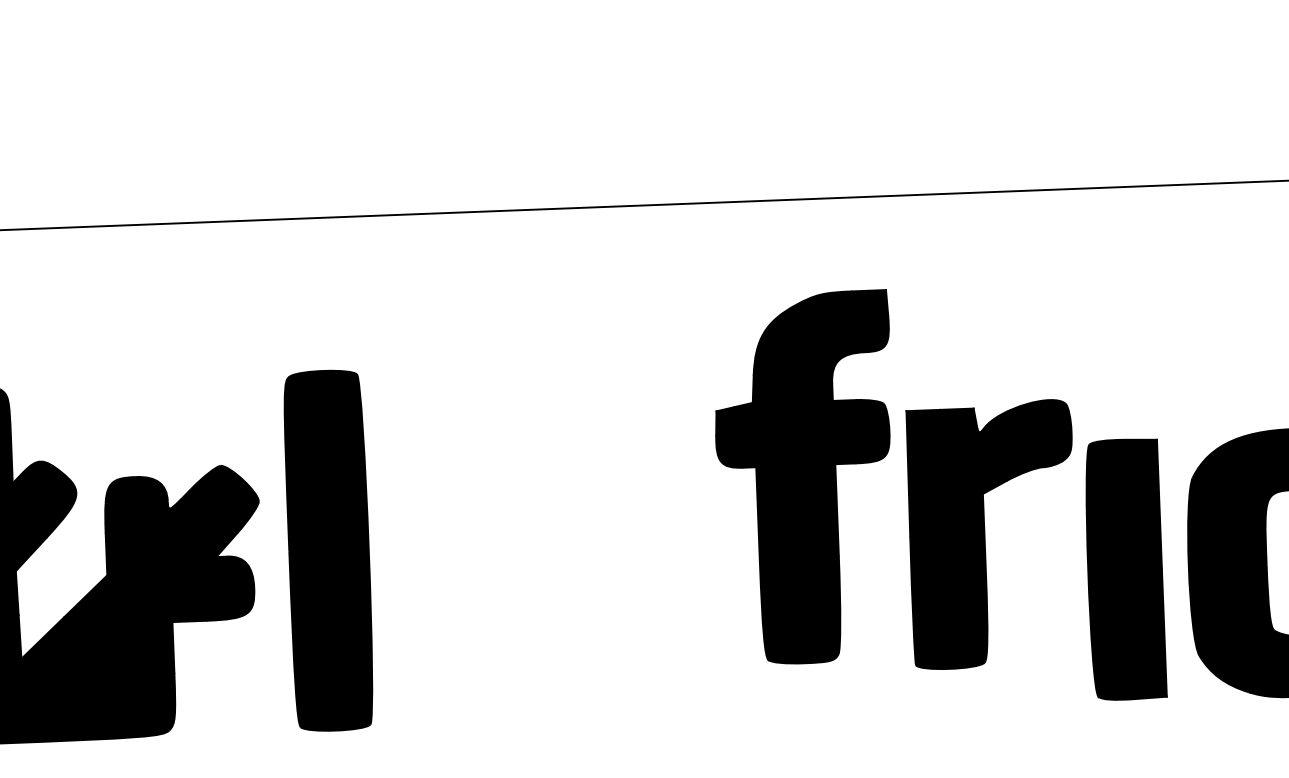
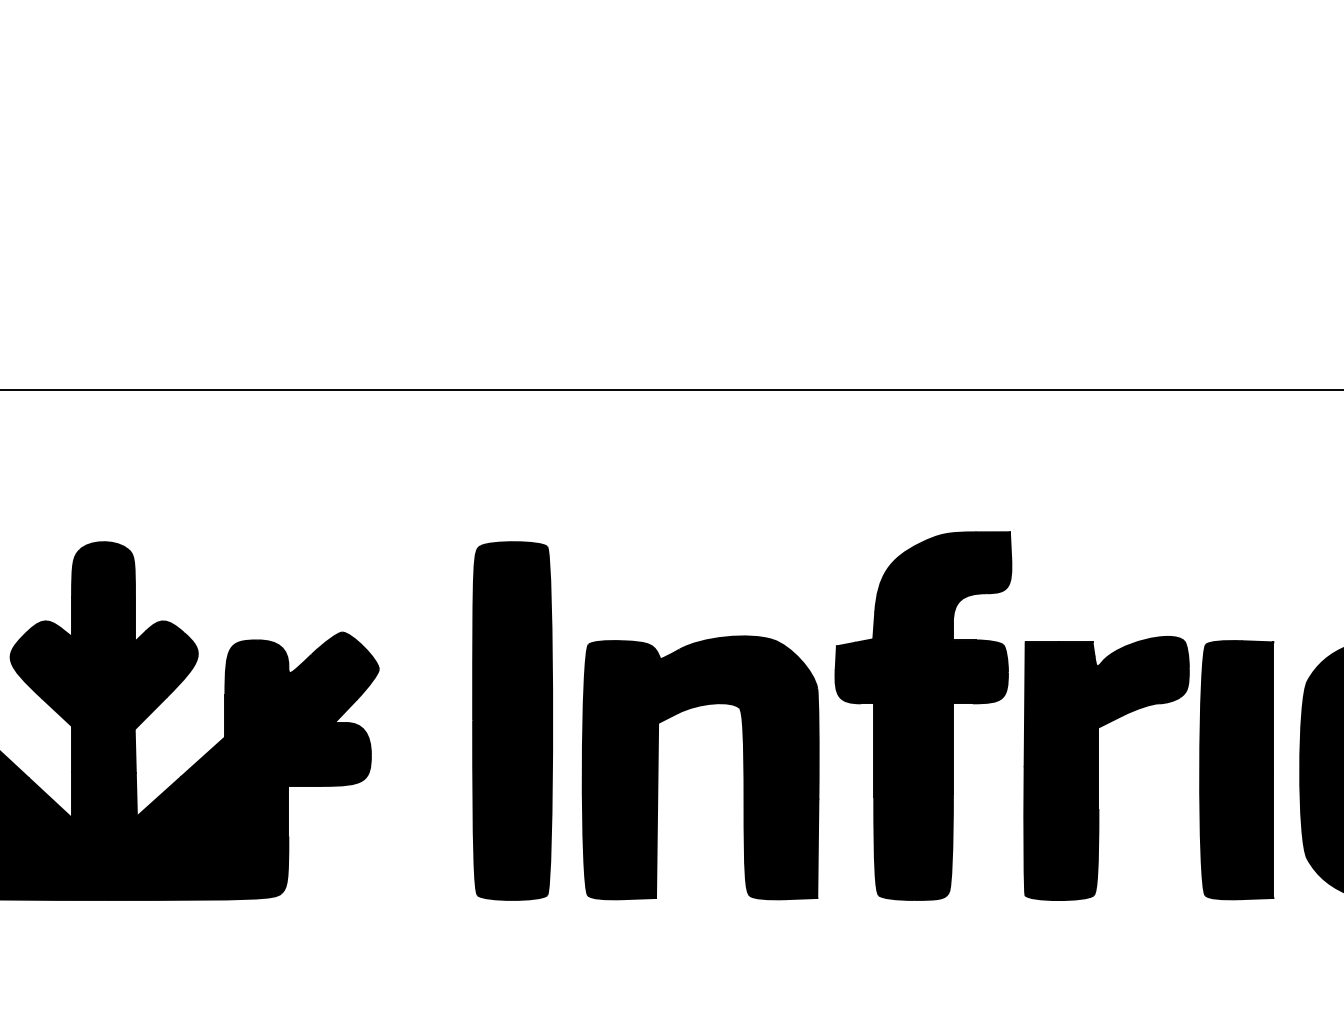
part: (806, 477) -> (923, 715), moved
part: (984, 535) -> (1098, 768), moved
part: (328, 550) -> (512, 720), moved
part: (543, 589) -> (658, 767), added

